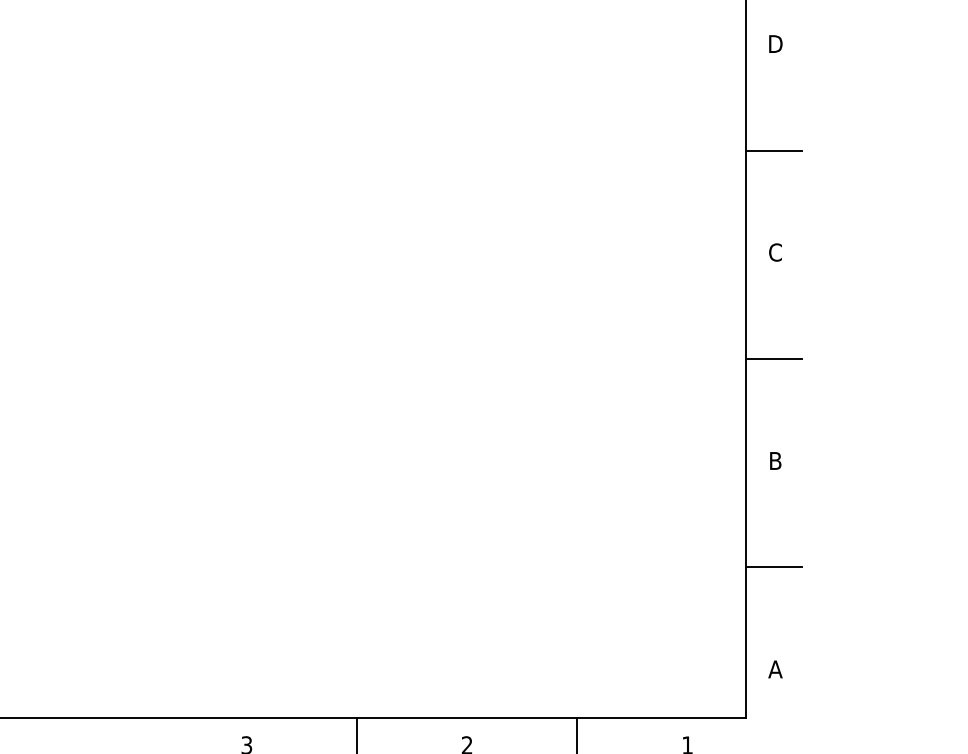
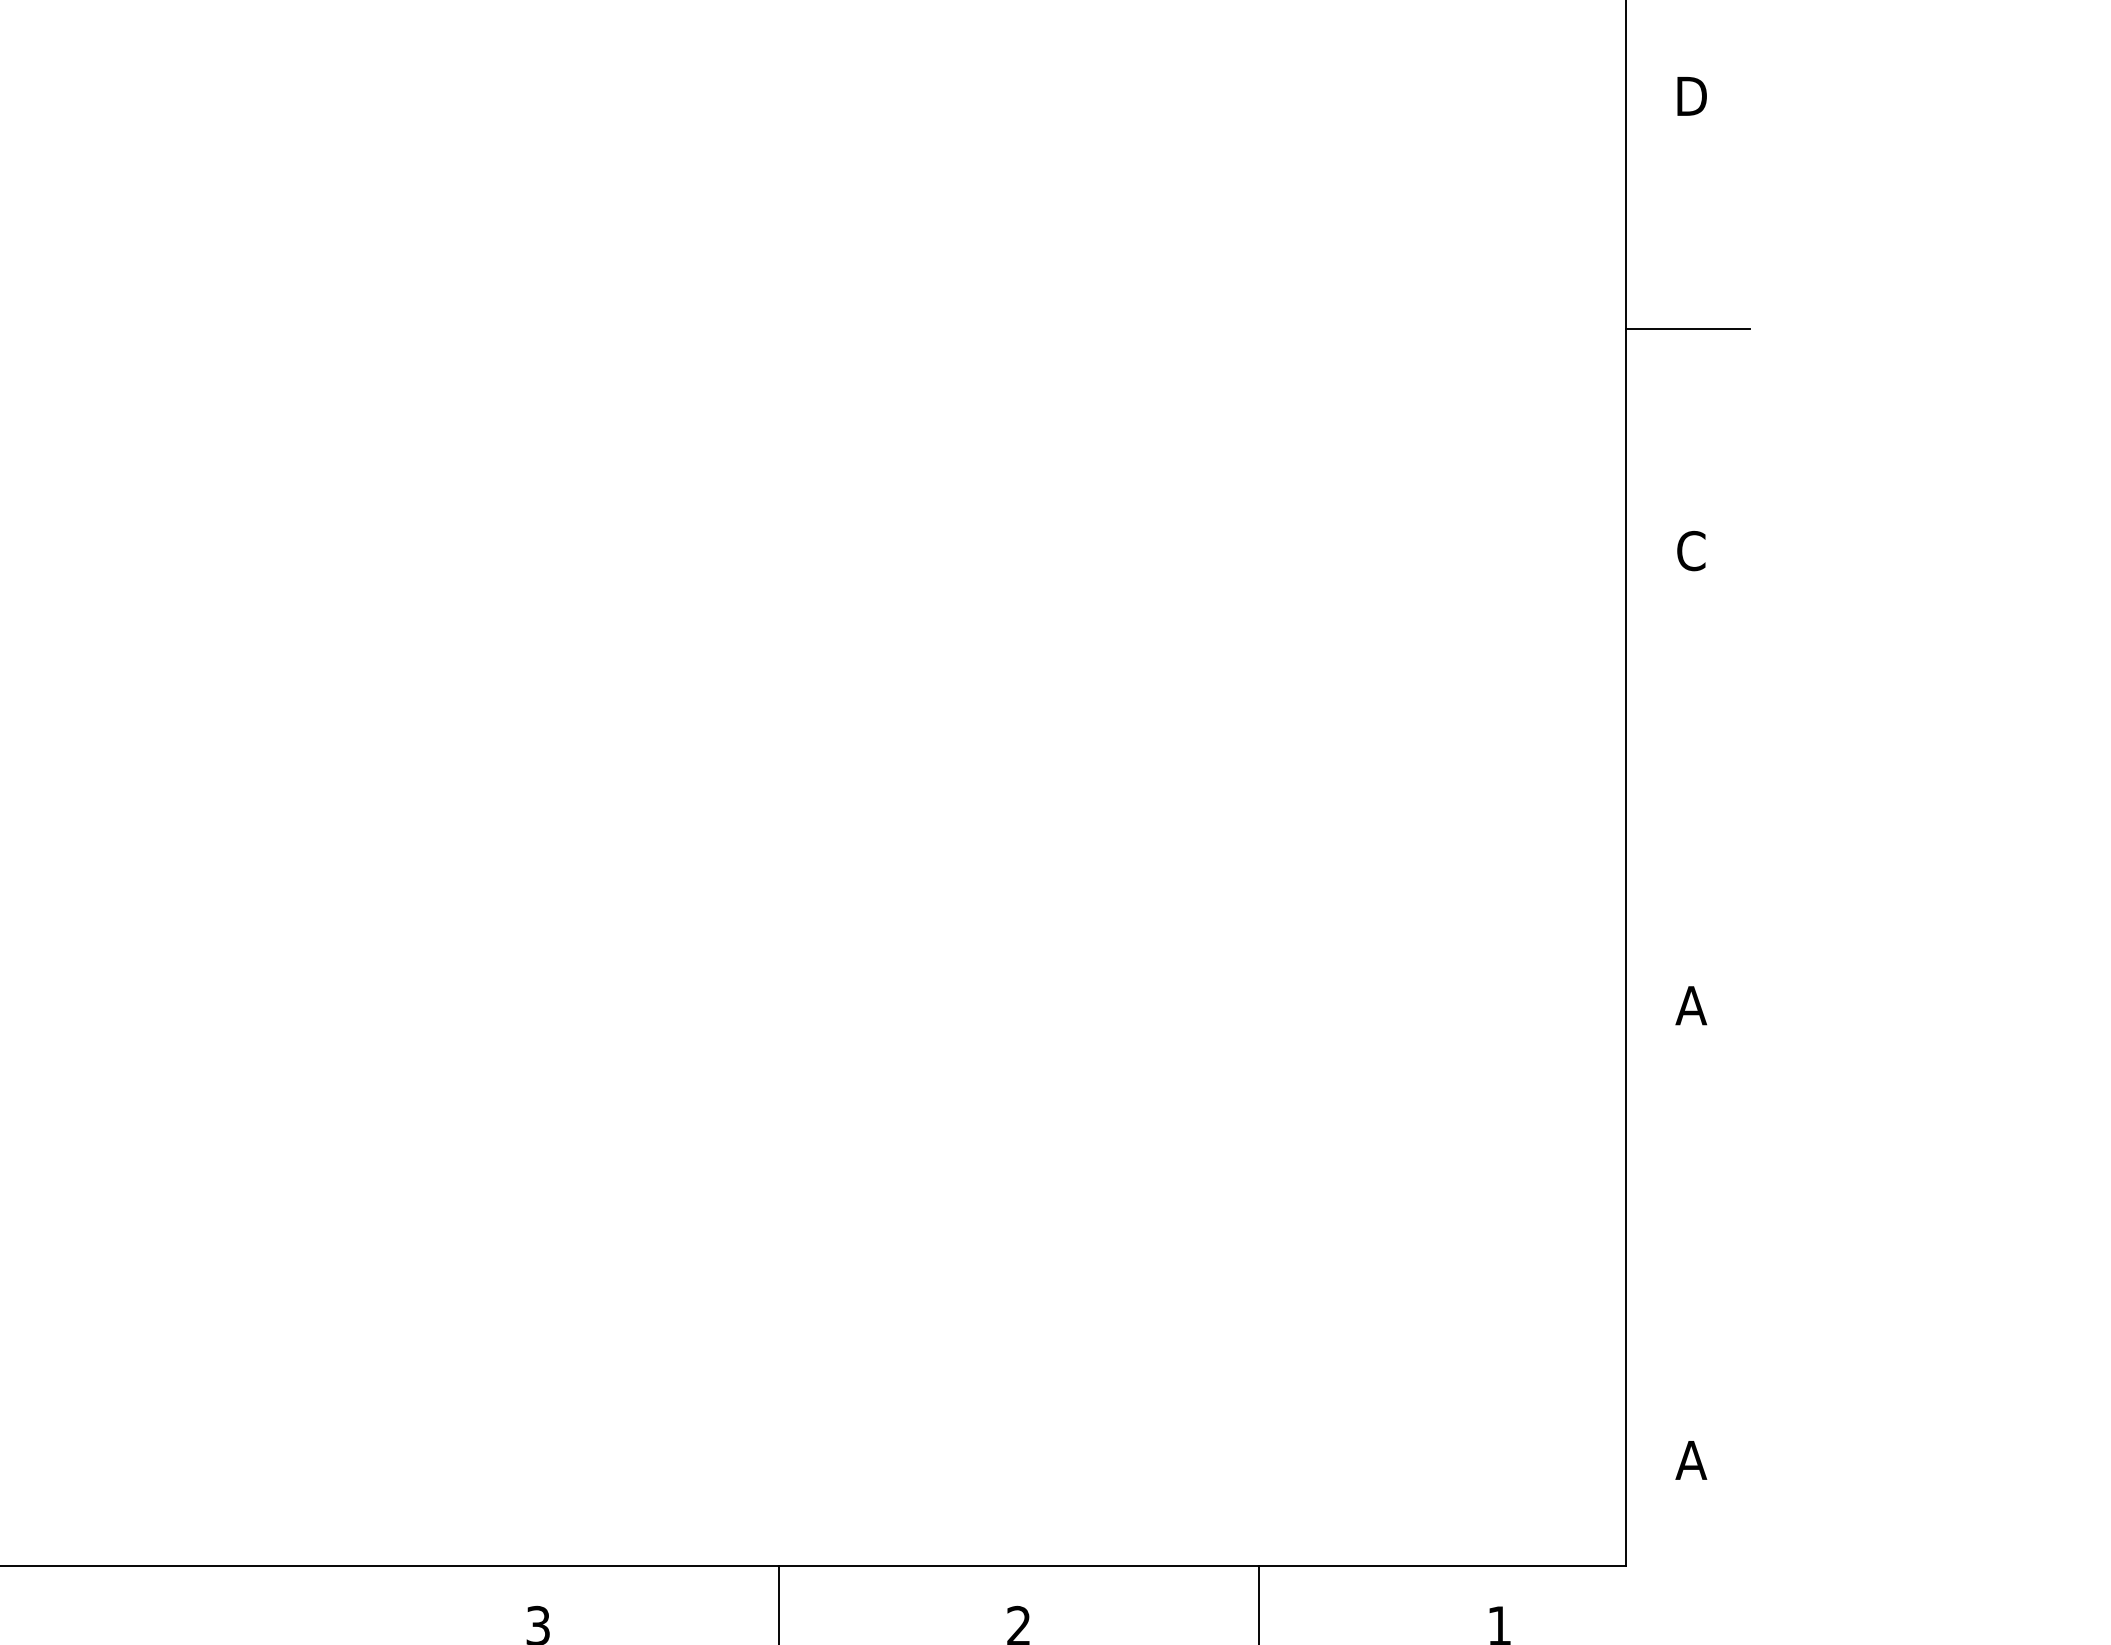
line: (773, 359) -> (1686, 784), removed
text: (775, 460) -> (1691, 1004), B -> A
line: (773, 567) -> (1686, 1238), removed

